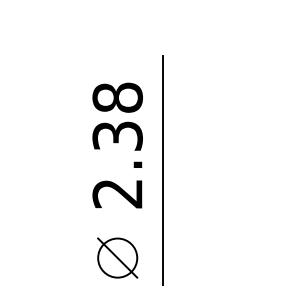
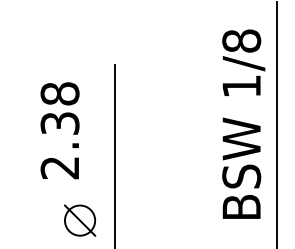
text: (116, 145) -> (59, 130), moved

